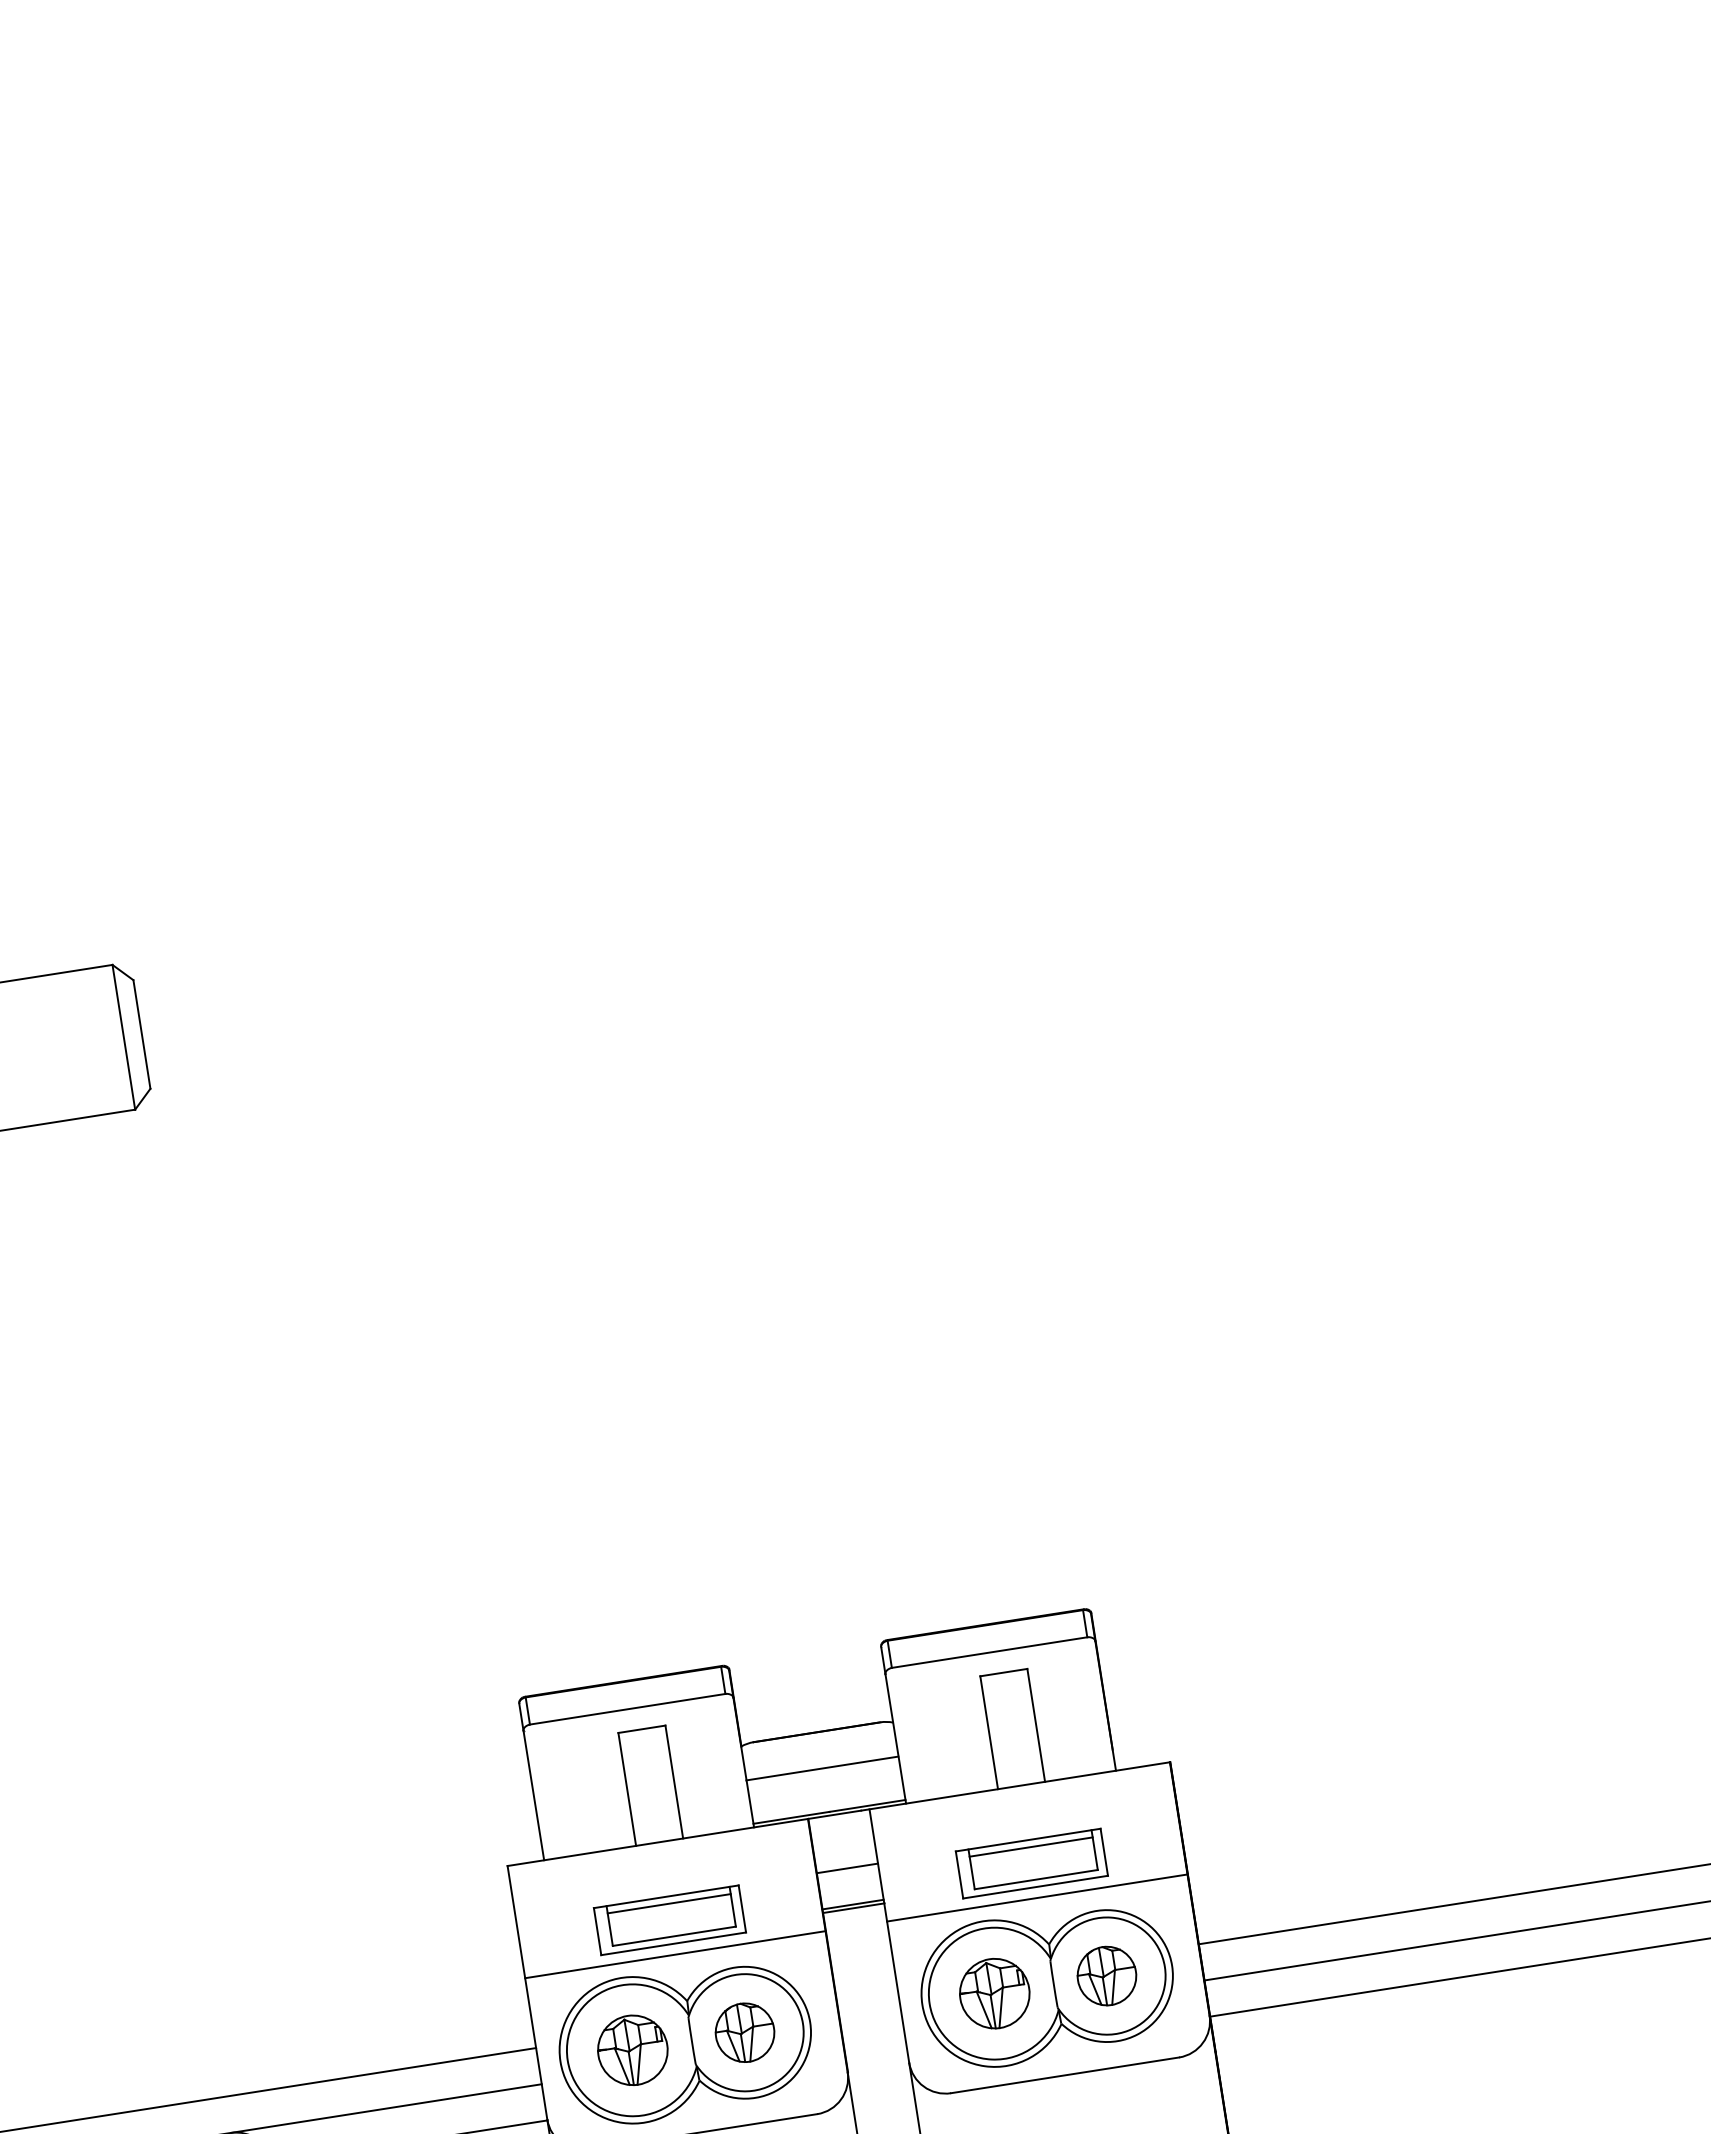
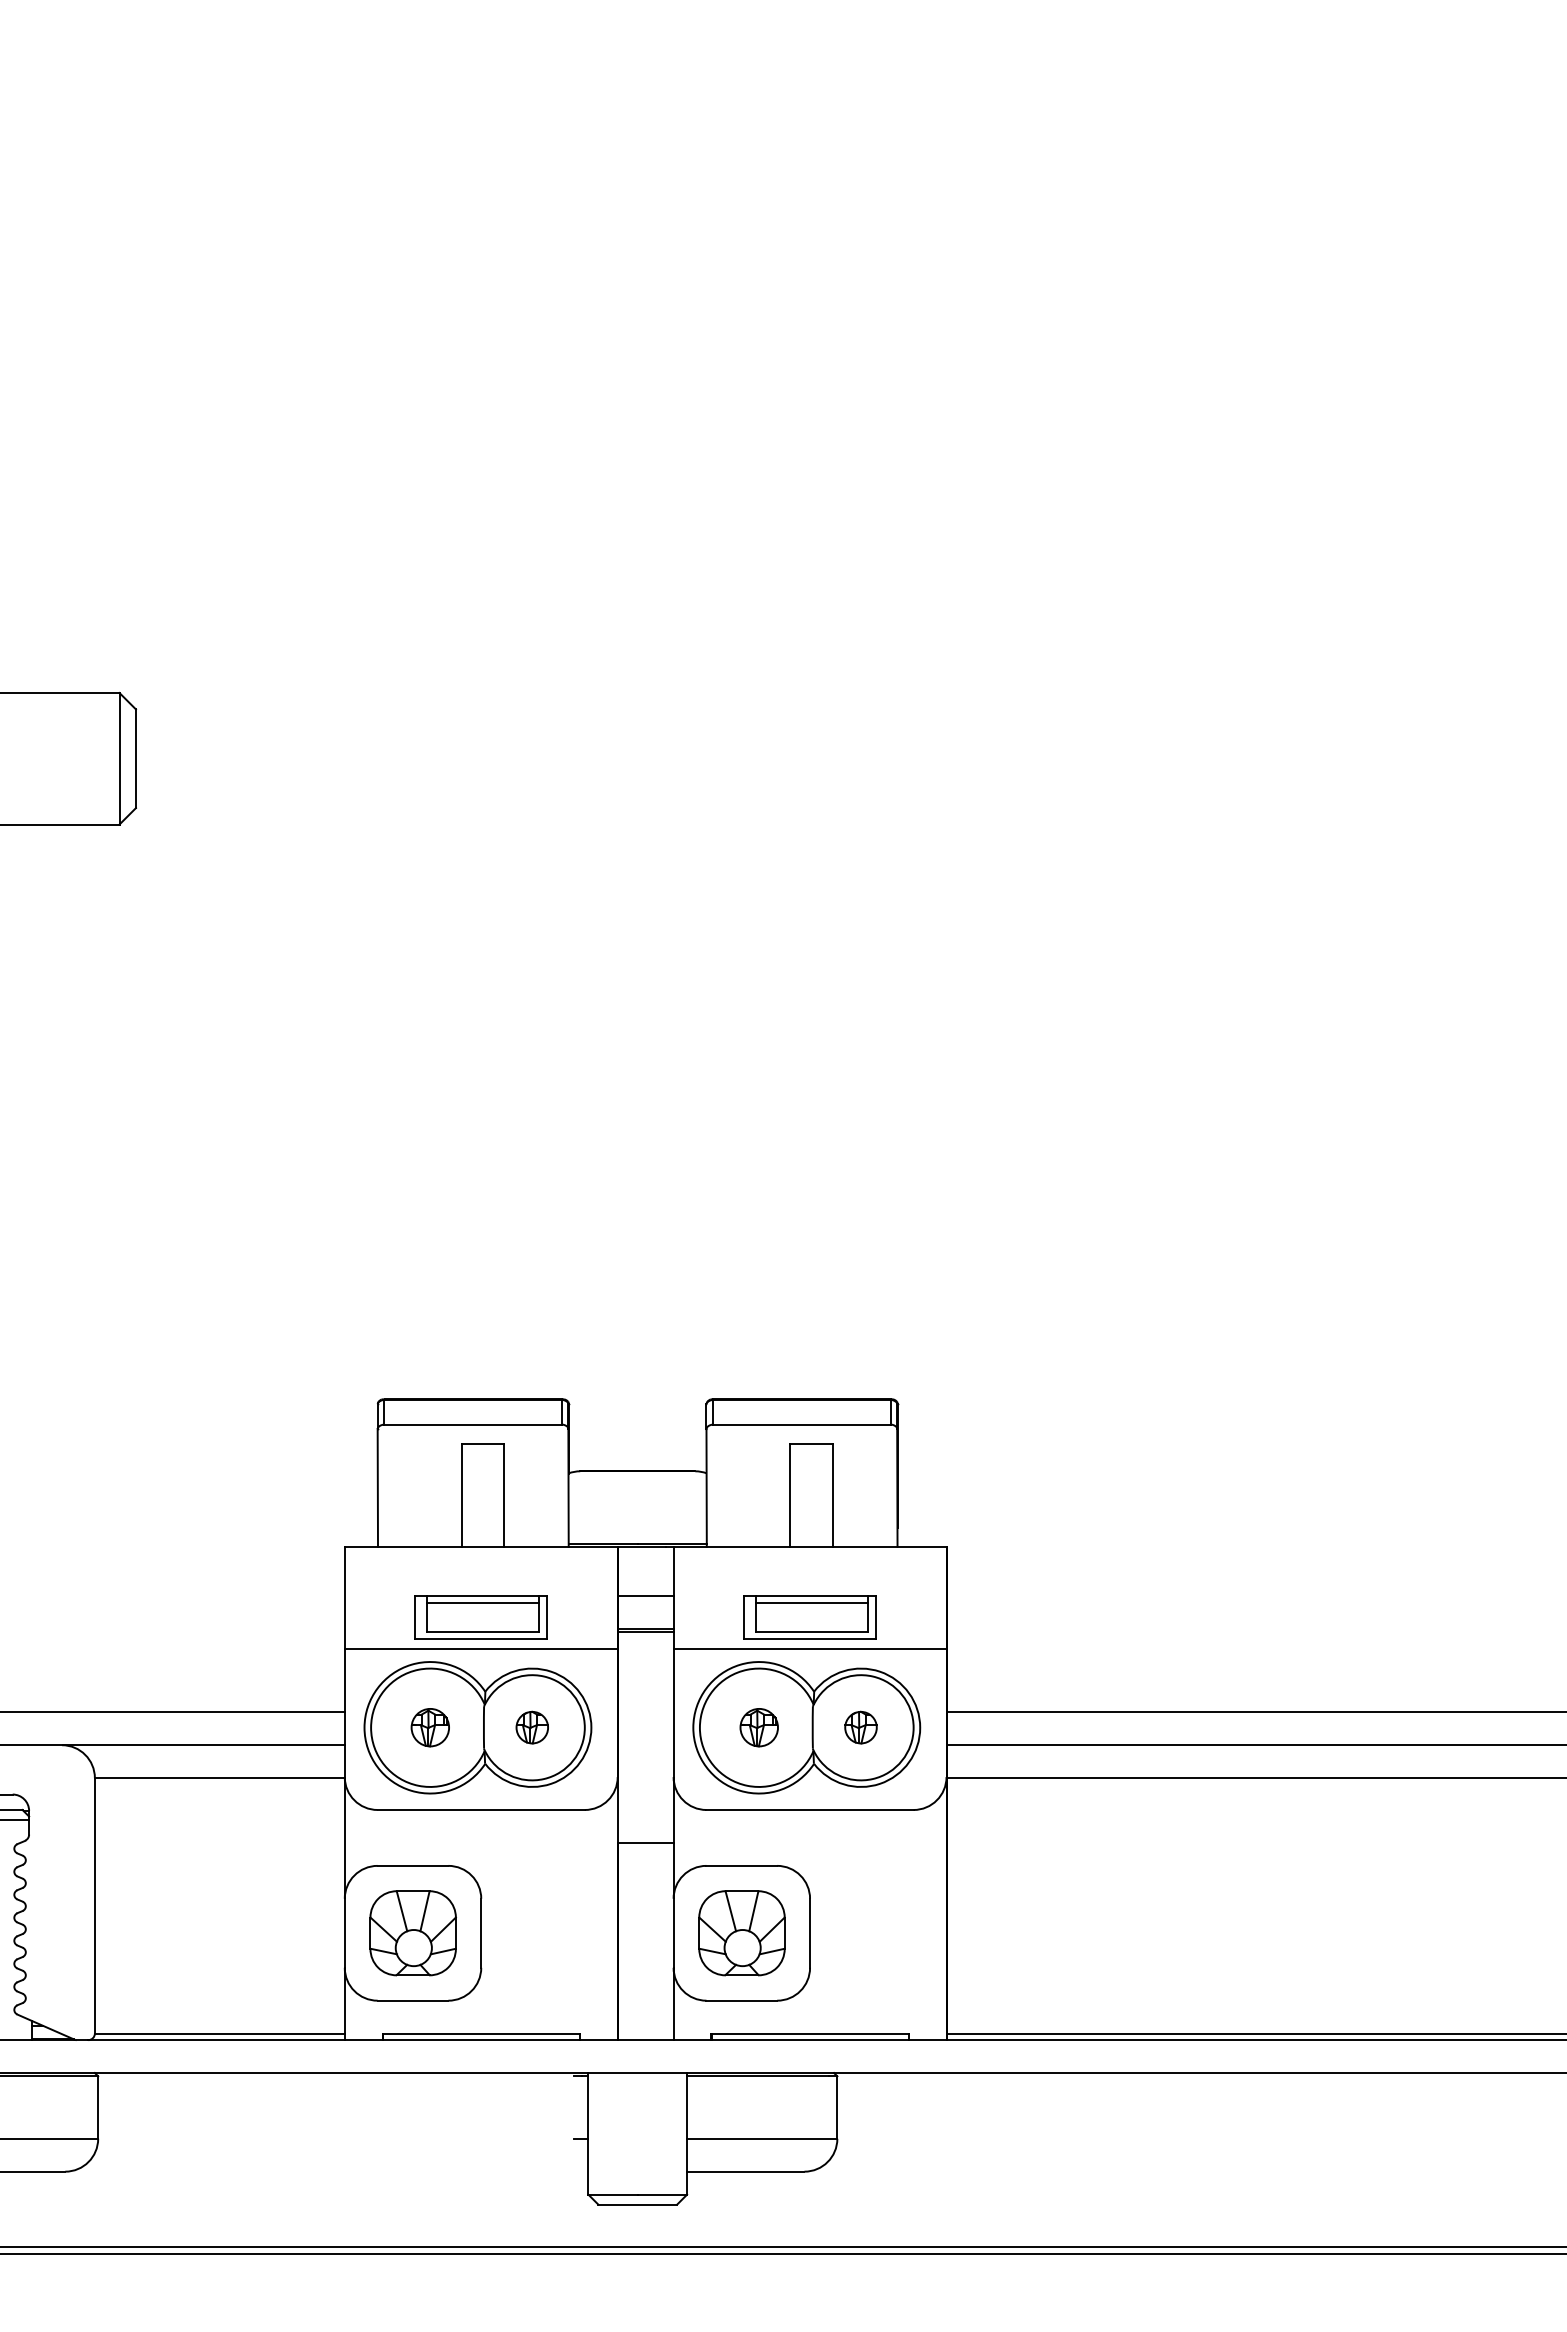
line: (822, 1768) -> (637, 1504), removed
part: (1106, 1975) -> (860, 1727), size x0.6
part: (995, 1993) -> (759, 1727), size x0.6
part: (745, 2032) -> (532, 1727), size x0.6
part: (633, 2049) -> (430, 1727), size x0.6

